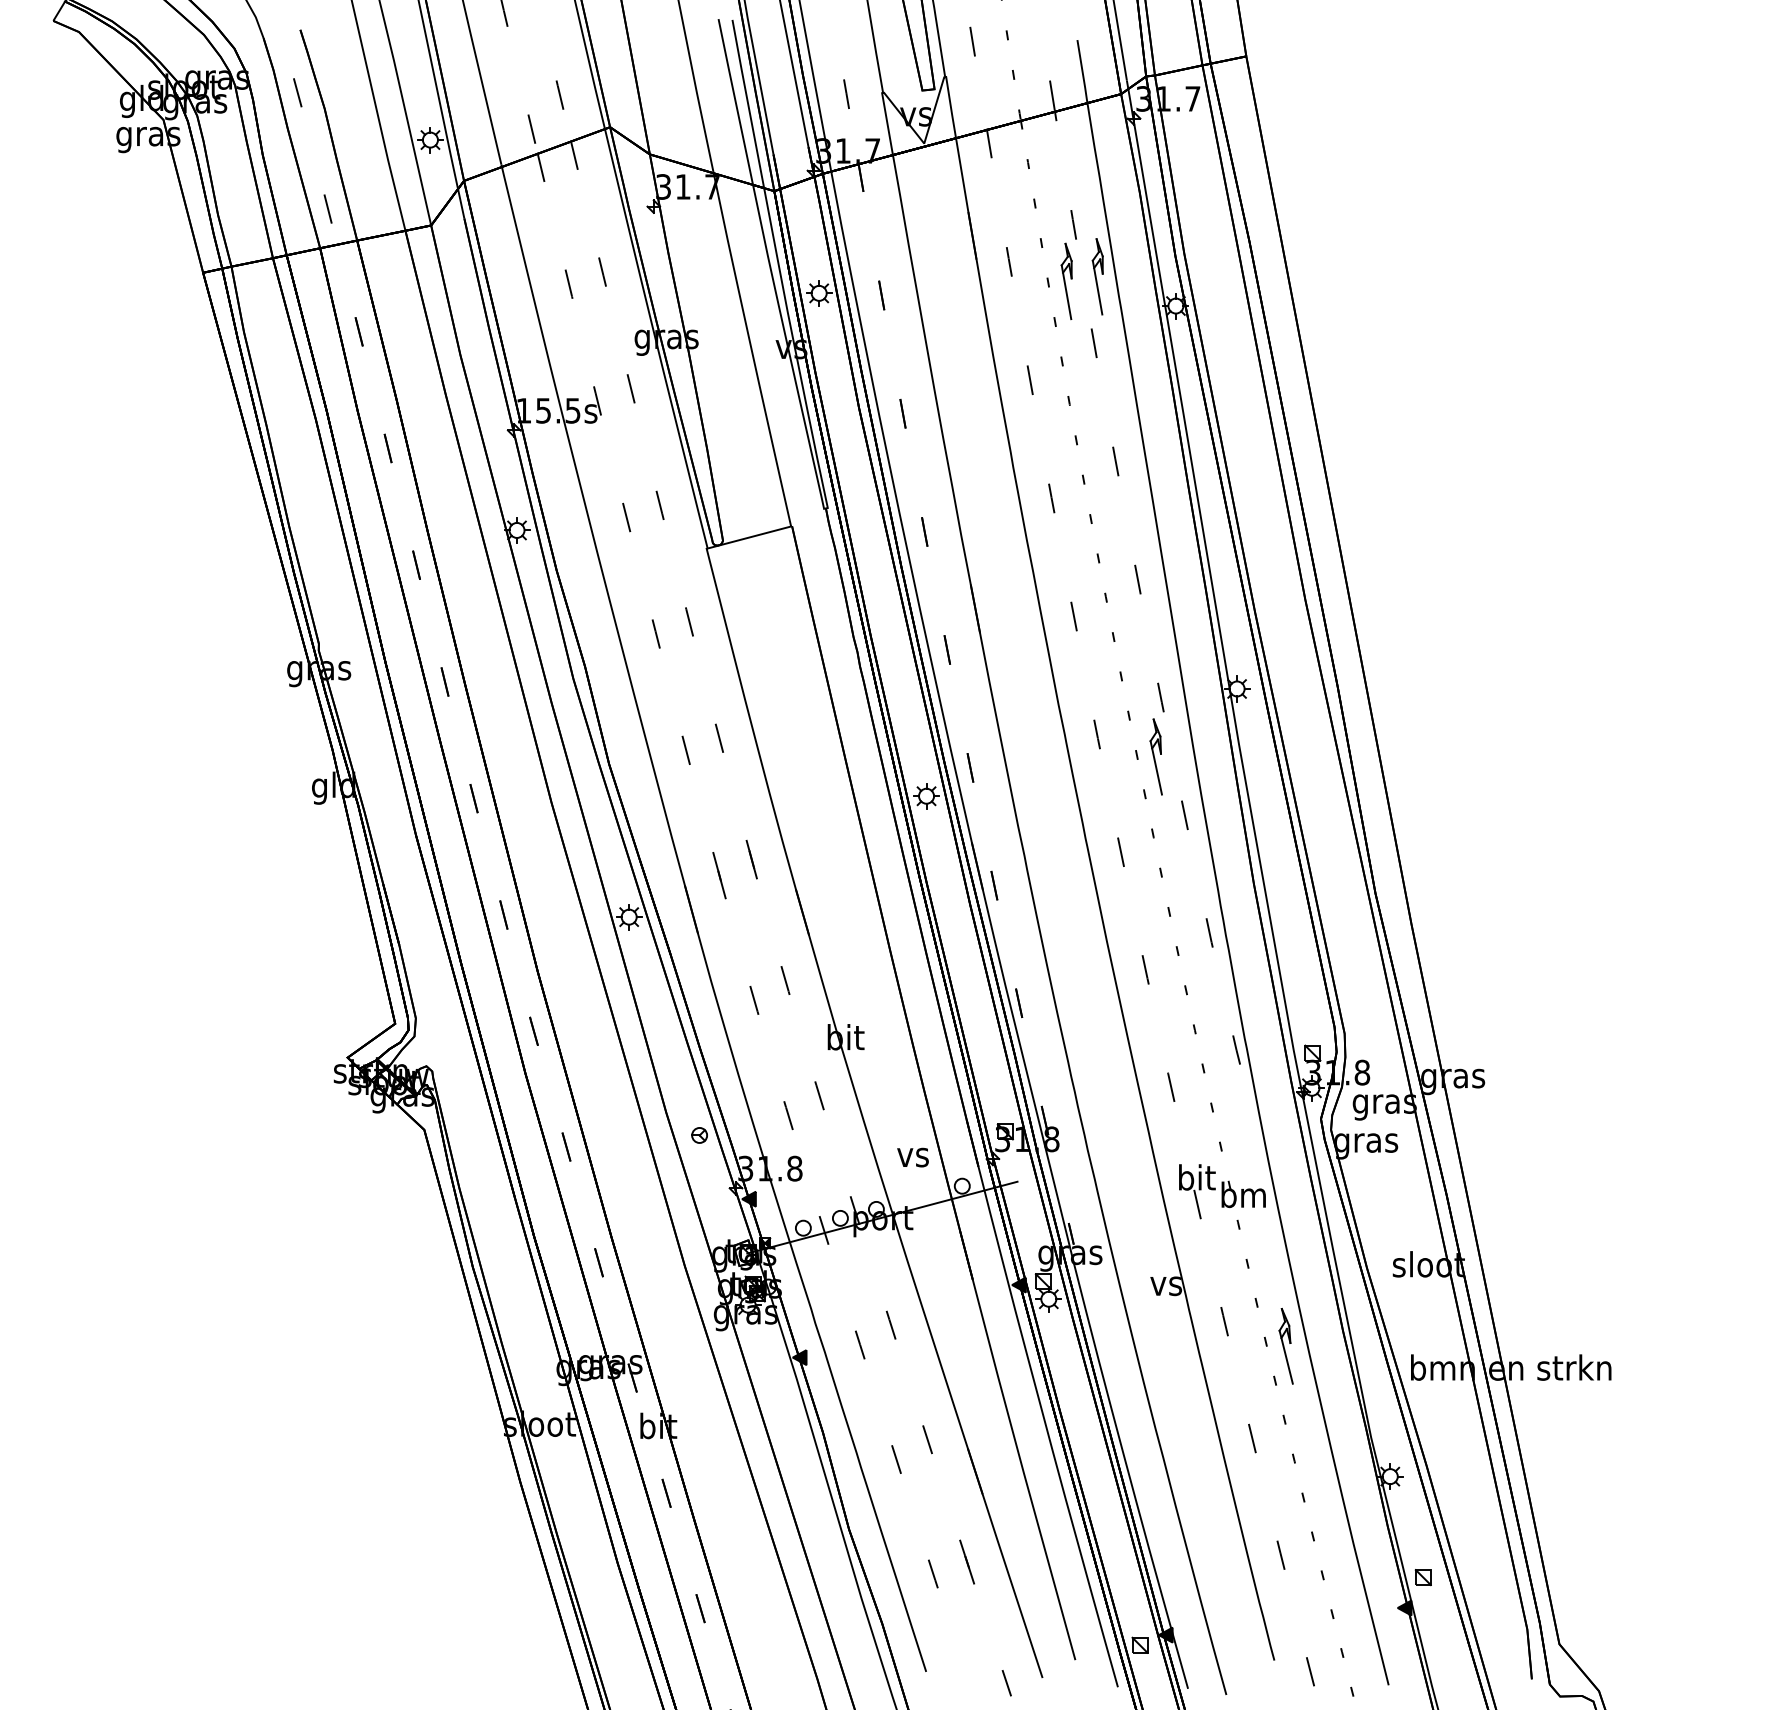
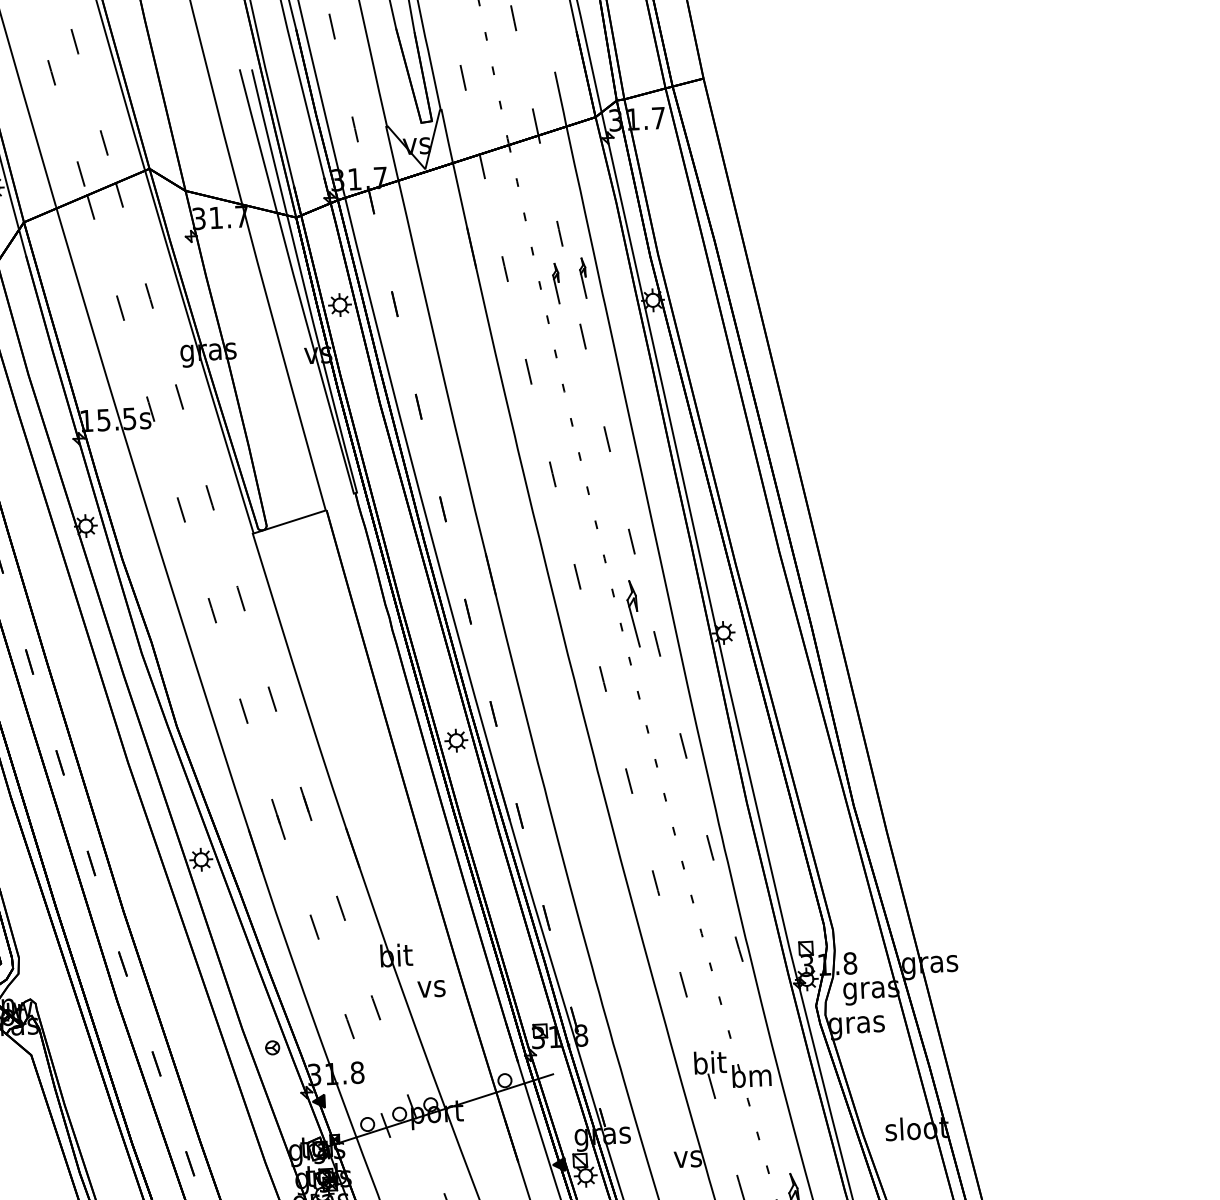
part: (1097, 276) -> (583, 277), size x0.6
part: (1066, 281) -> (556, 283), size x0.6
part: (1155, 756) -> (632, 613), moved
text: (912, 1157) -> (431, 988), moved

